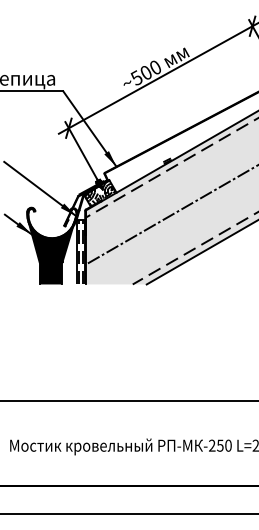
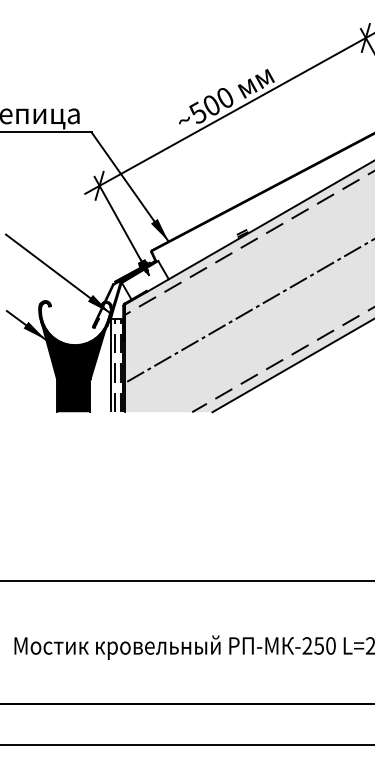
hatch: (99, 192) -> (144, 278), removed

